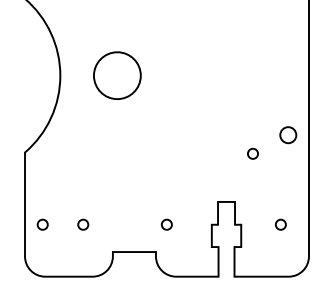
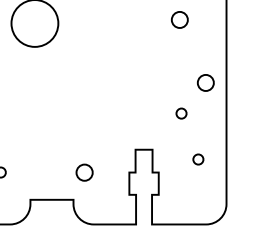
circle: (262, 72) -> (180, 20), added
circle: (252, 153) -> (181, 113), moved
circle: (166, 224) -> (84, 172), size x1.6
circle: (280, 224) -> (198, 159), moved

